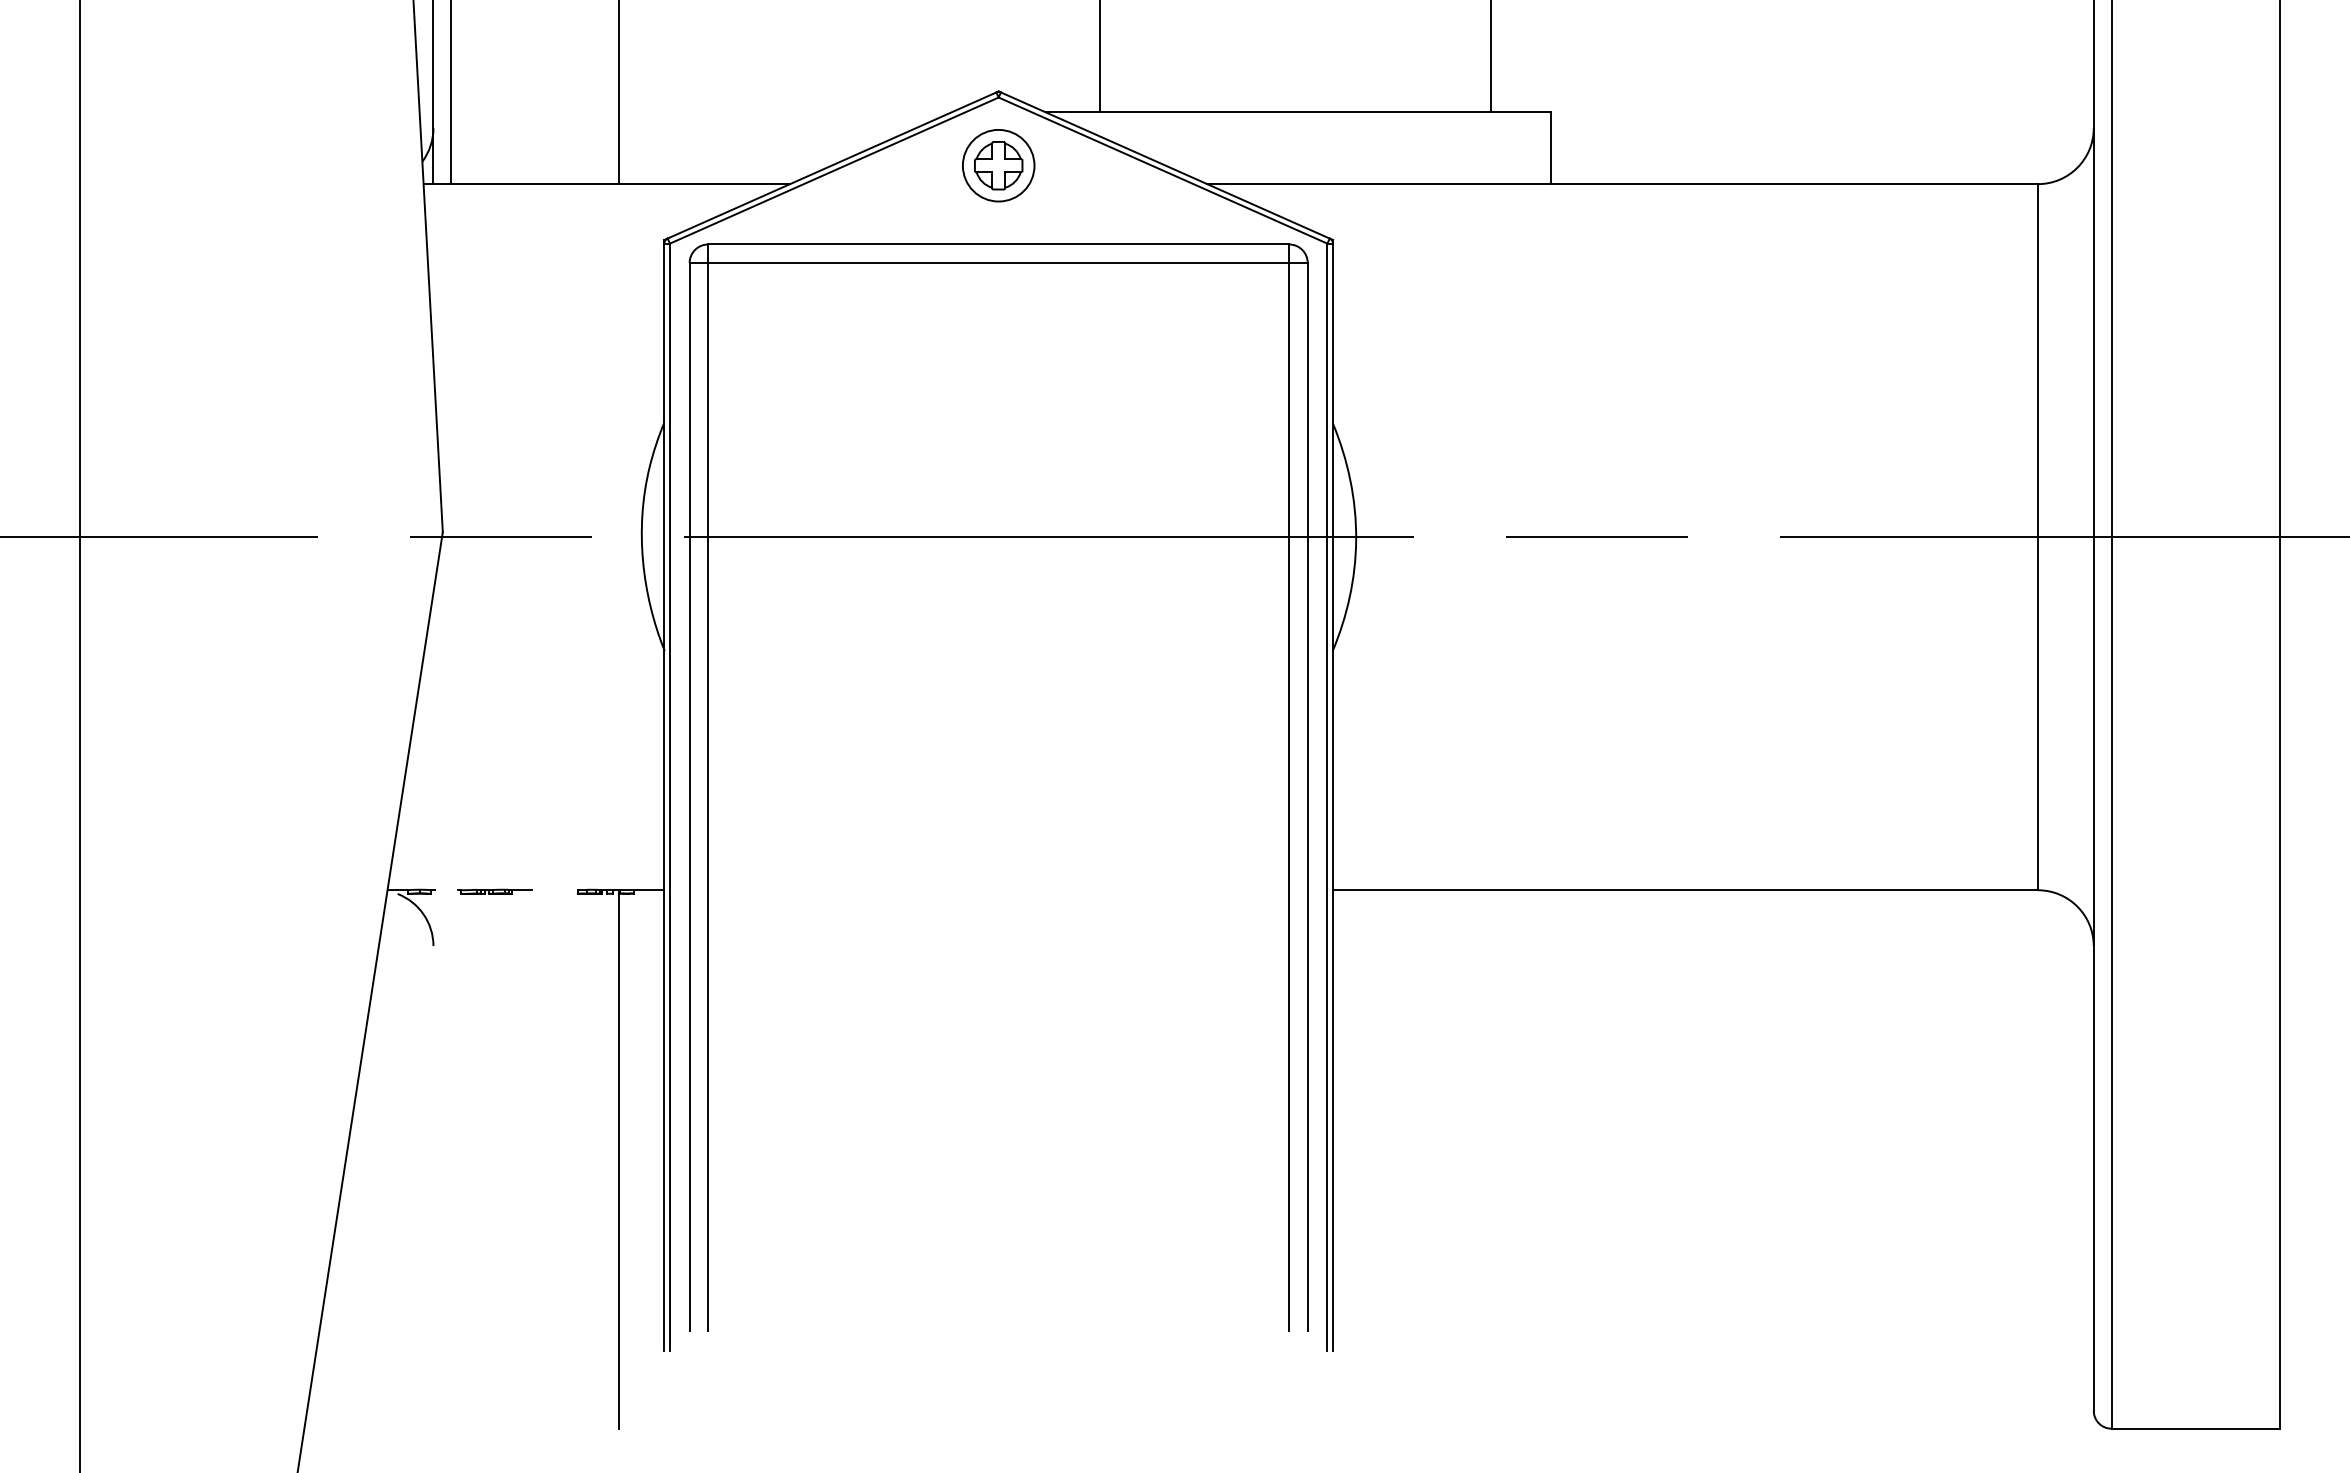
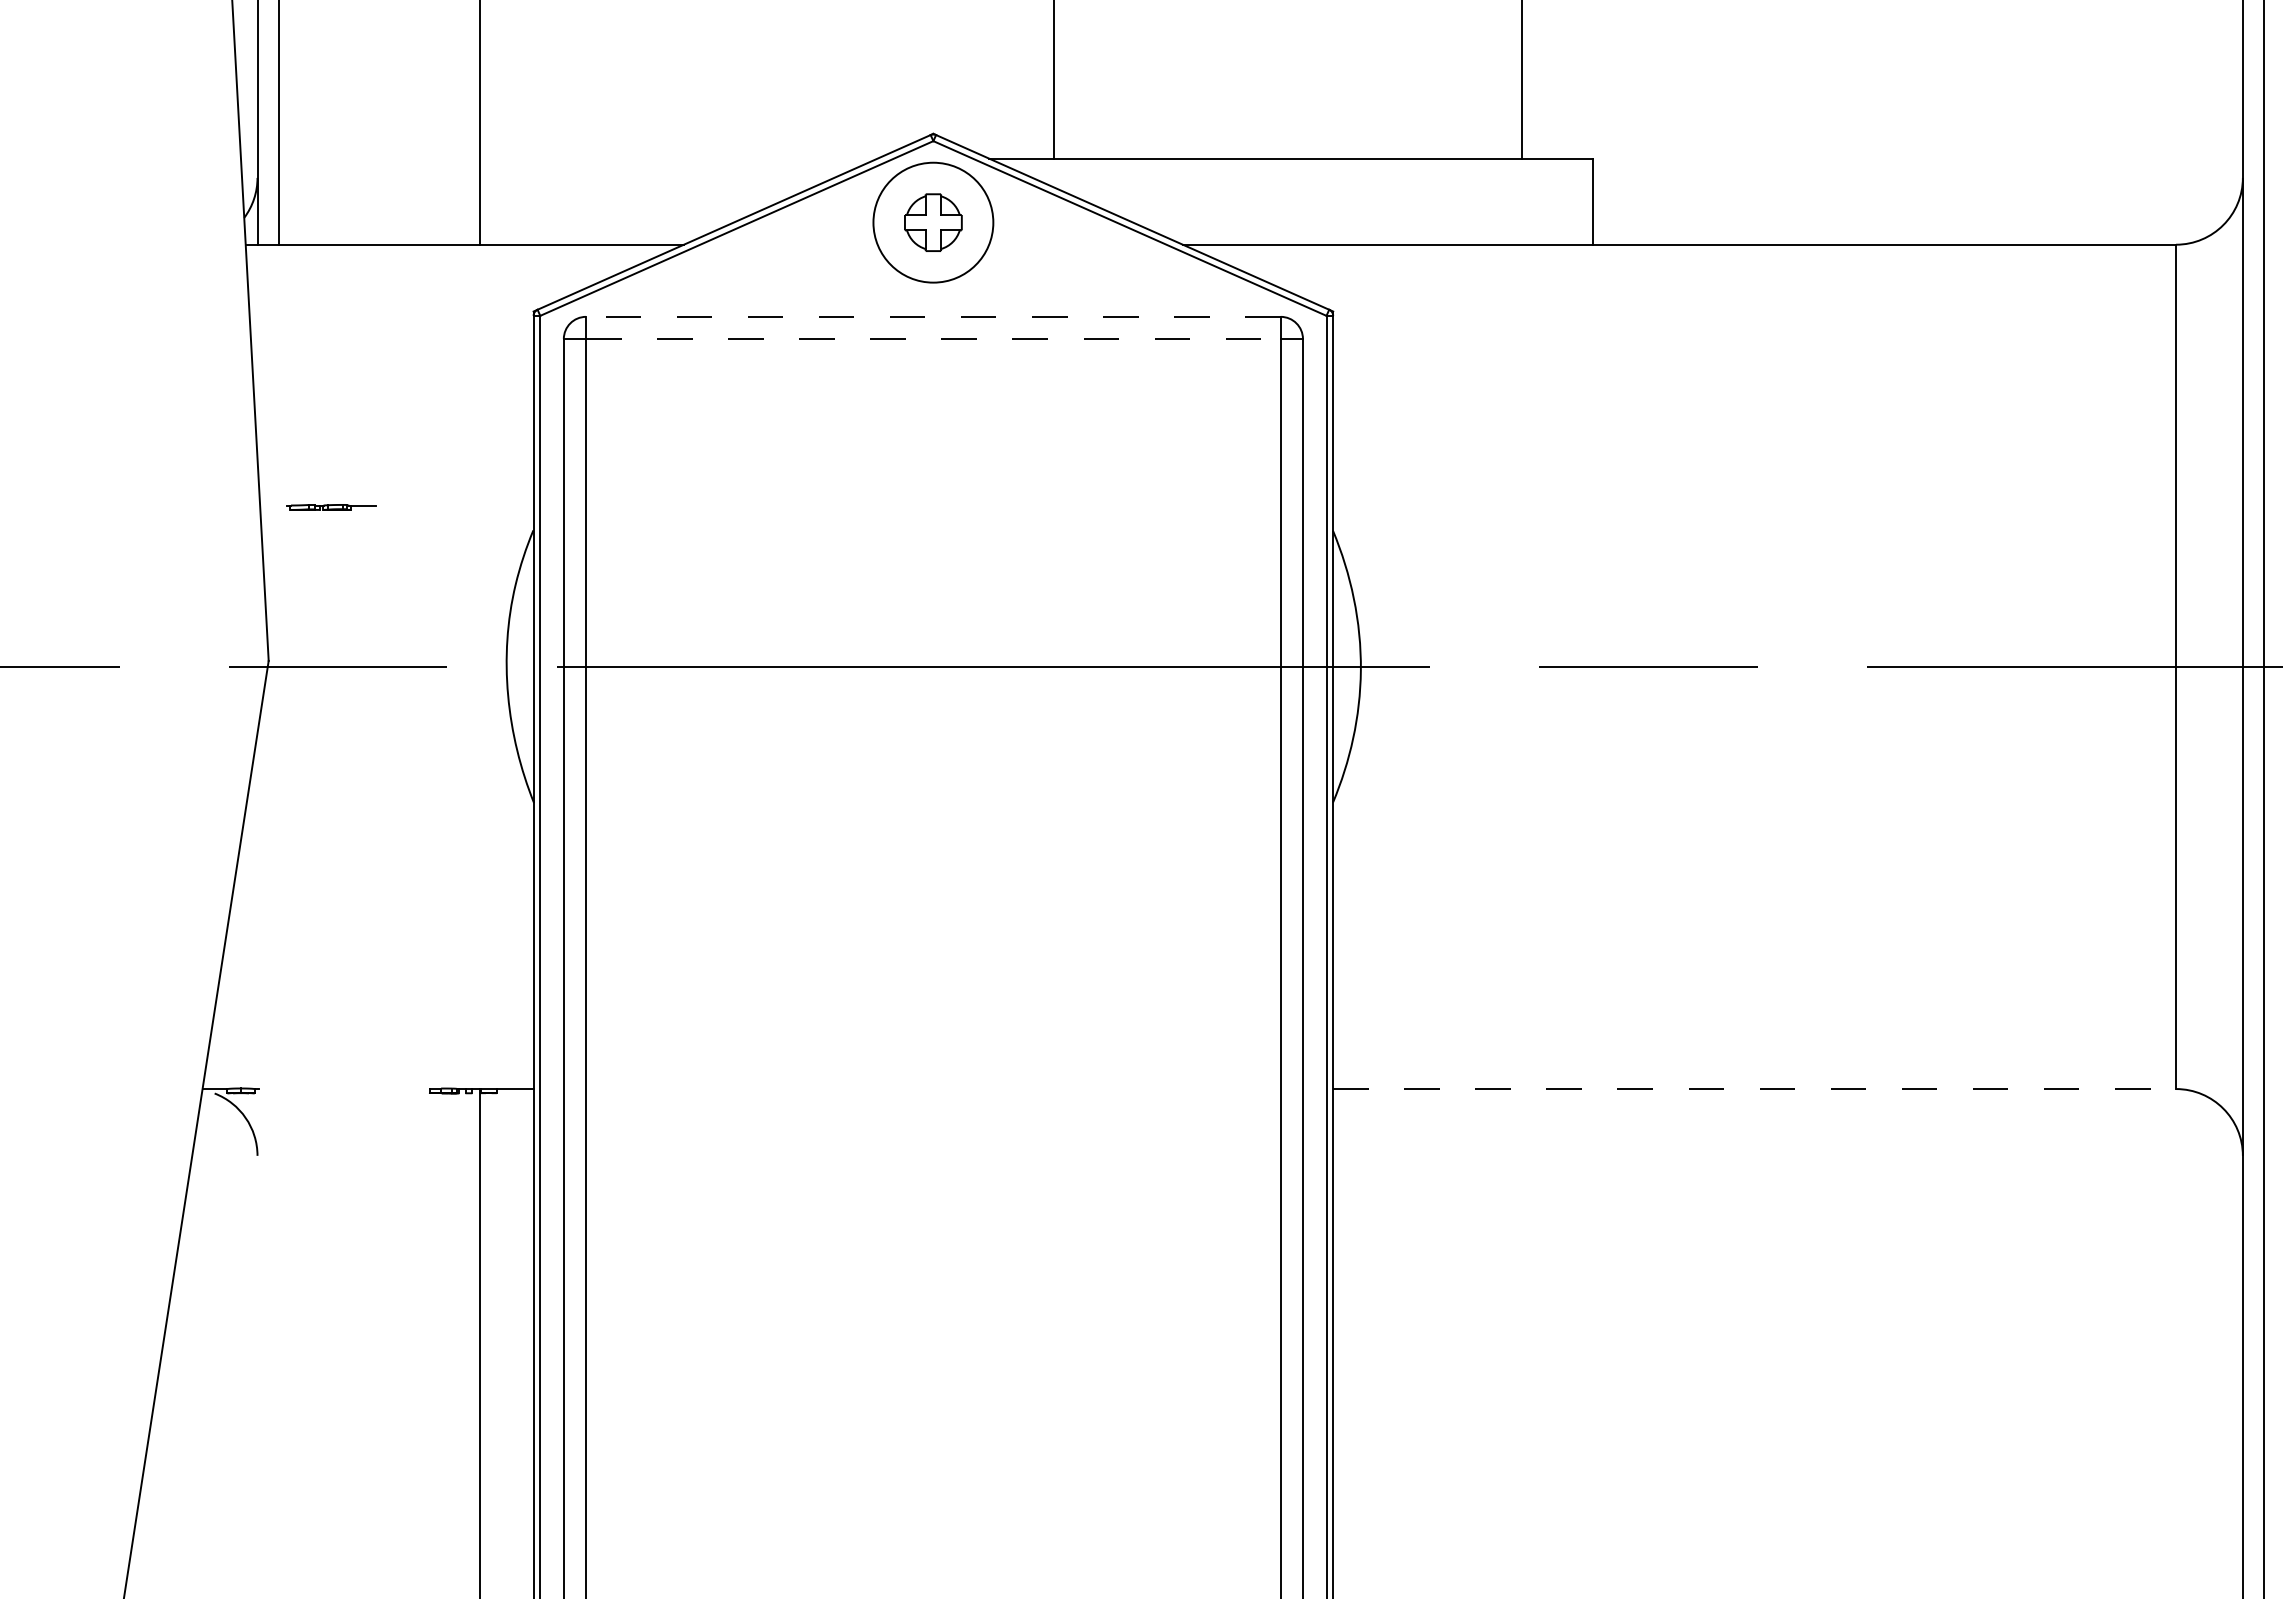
circle: (998, 165) -> (933, 222), size x1.4
line: (998, 244) -> (933, 316), solid -> dashed
line: (999, 263) -> (934, 339), solid -> dashed
line: (1685, 890) -> (1754, 1089), solid -> dashed
part: (494, 891) -> (330, 507), moved

